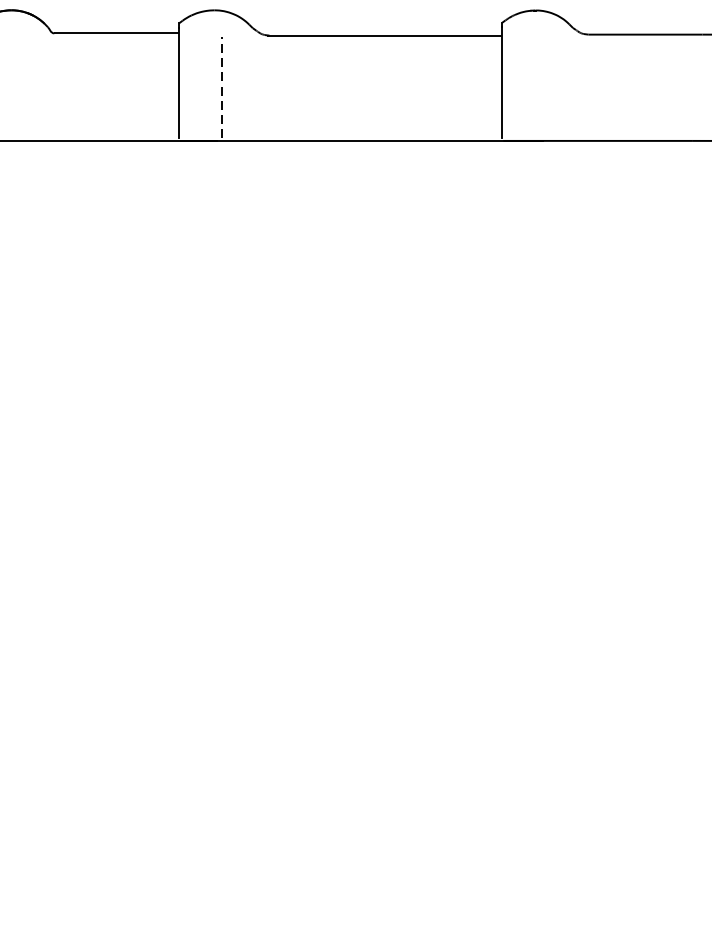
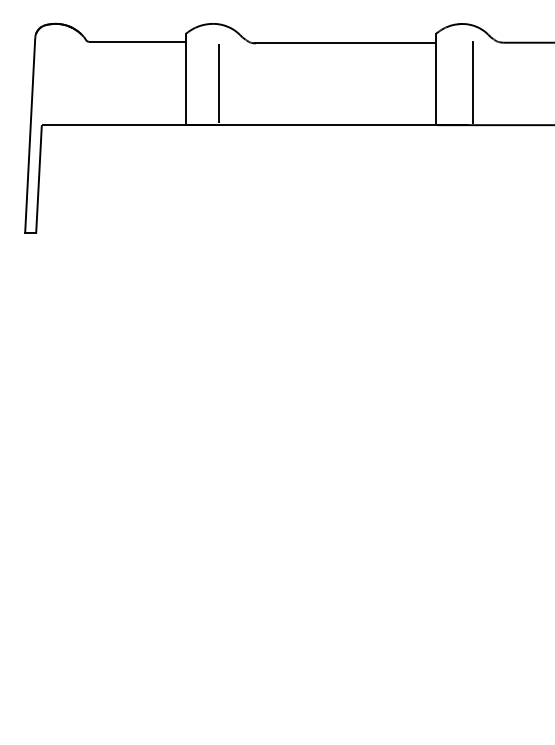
line: (548, 85) -> (472, 82), added
line: (222, 87) -> (219, 83), dashed -> solid

